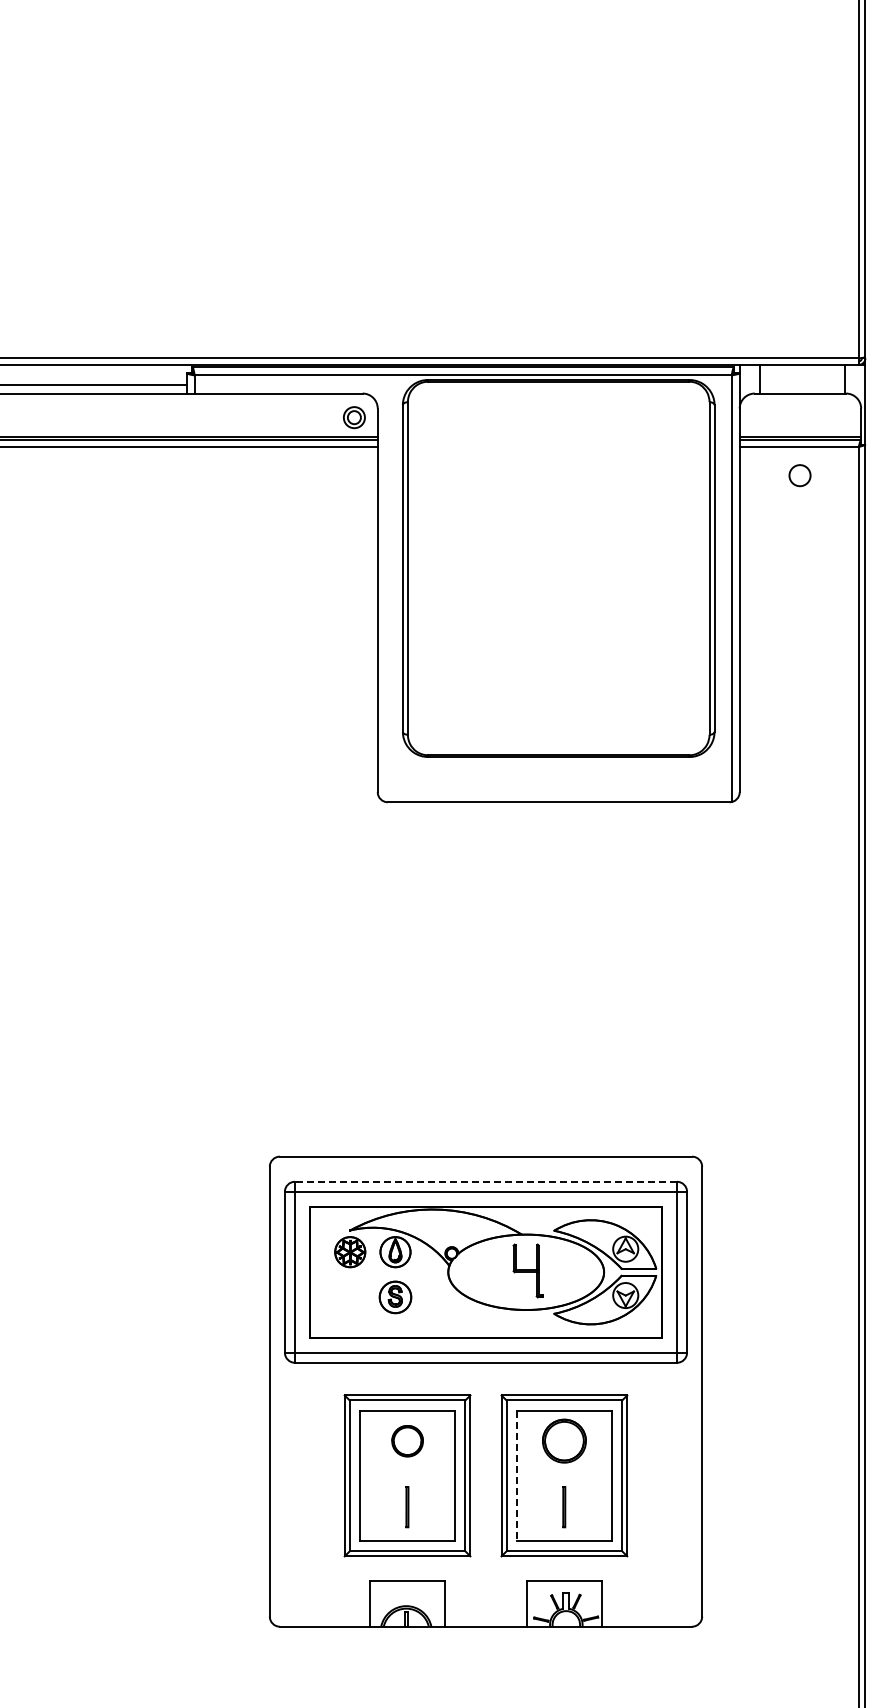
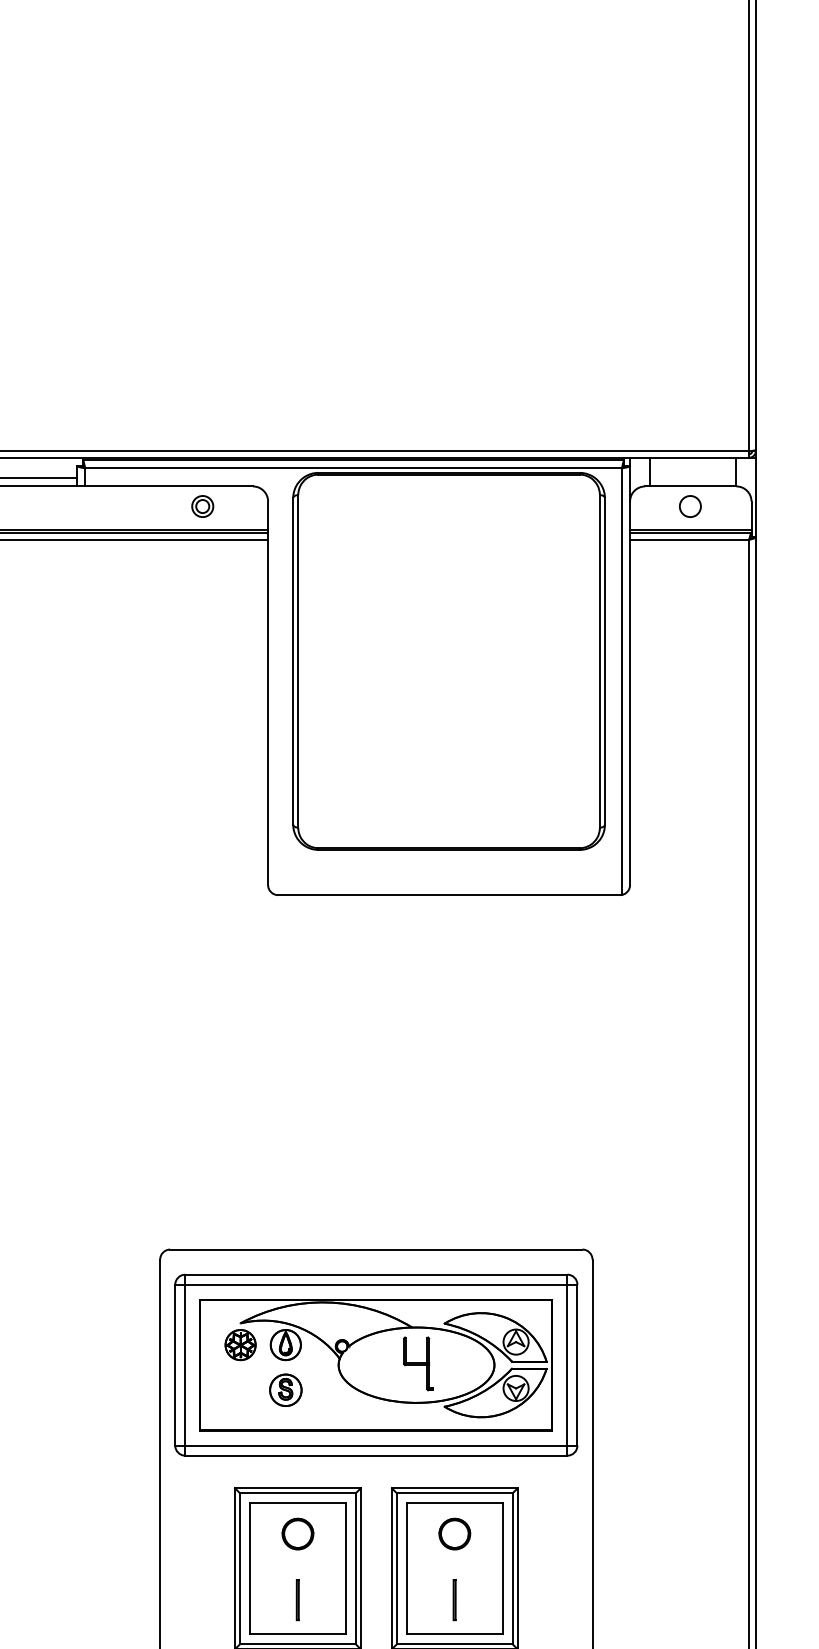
part: (354, 417) -> (202, 506), moved
circle: (799, 475) -> (689, 506), moved
line: (485, 1181) -> (375, 1274), dashed -> solid
part: (564, 1441) -> (454, 1534), size x0.71
line: (516, 1476) -> (406, 1569), dashed -> solid

